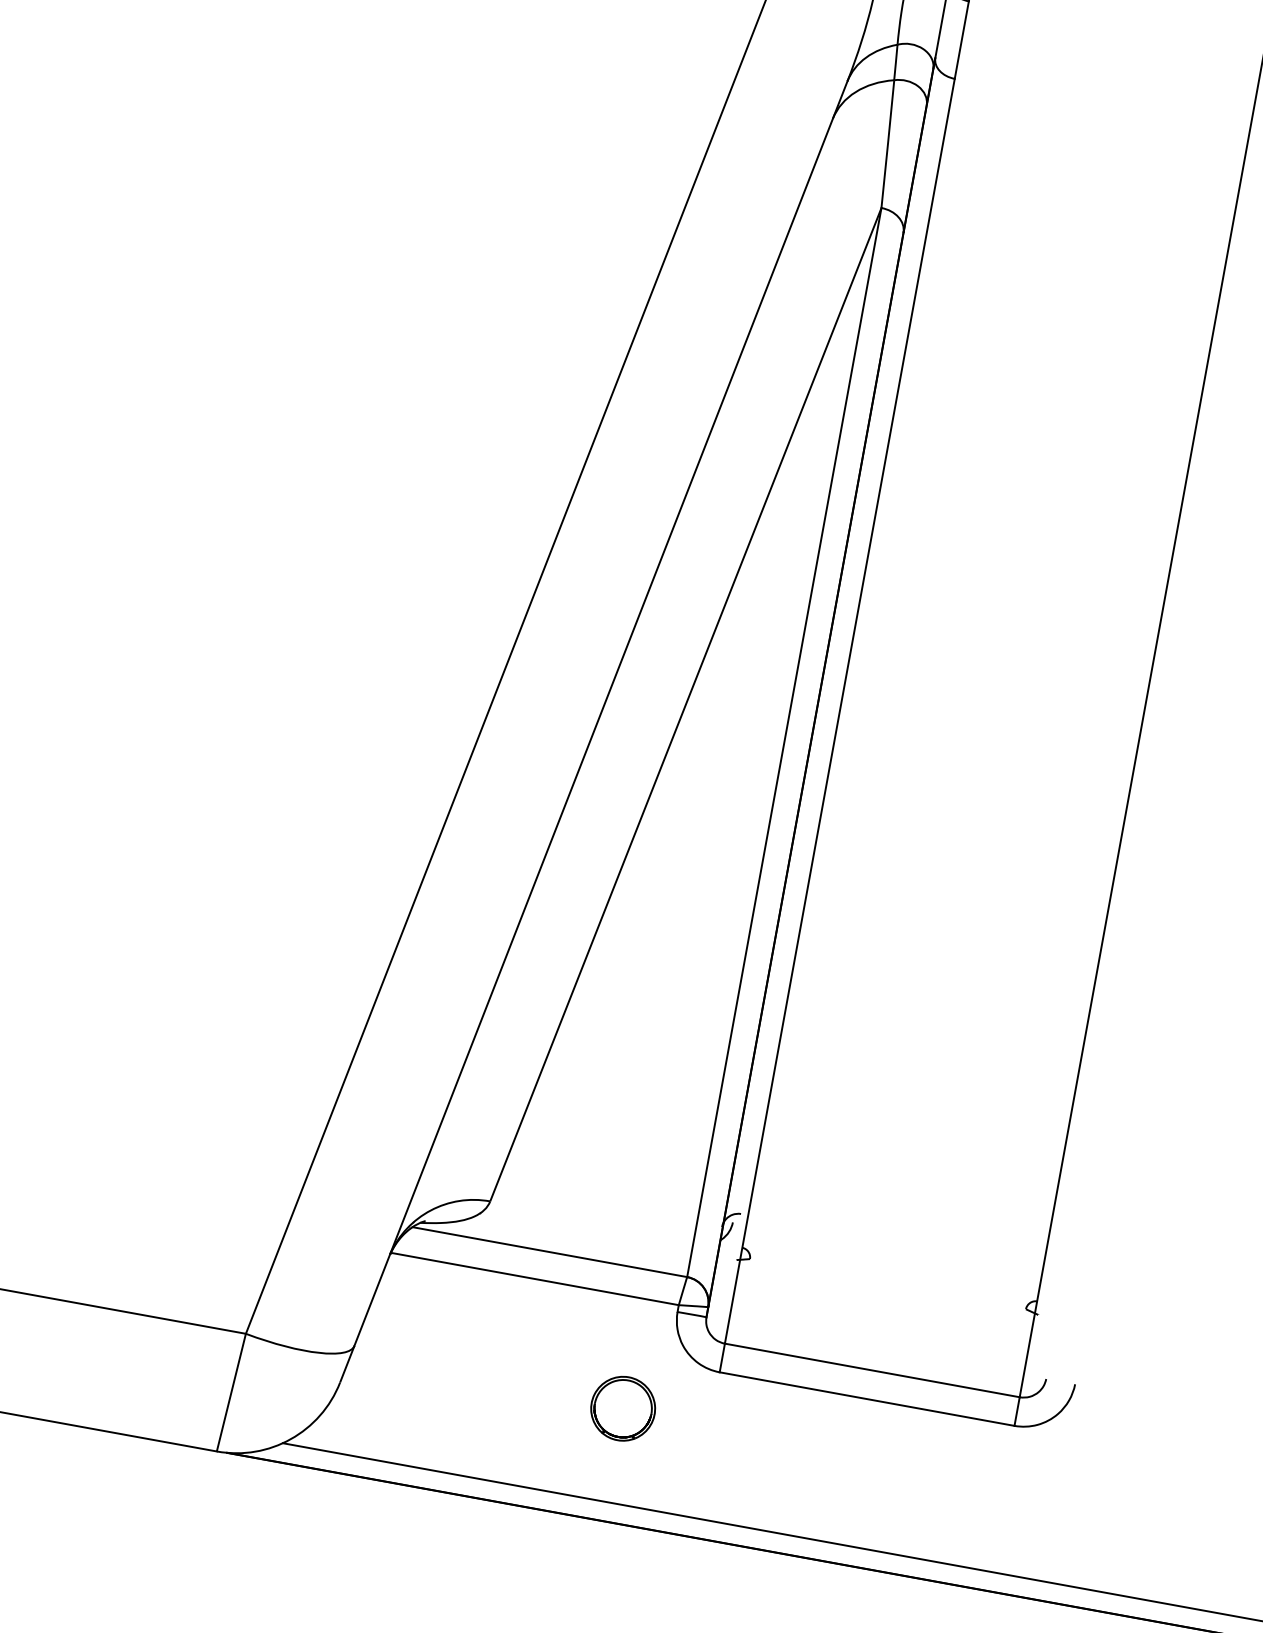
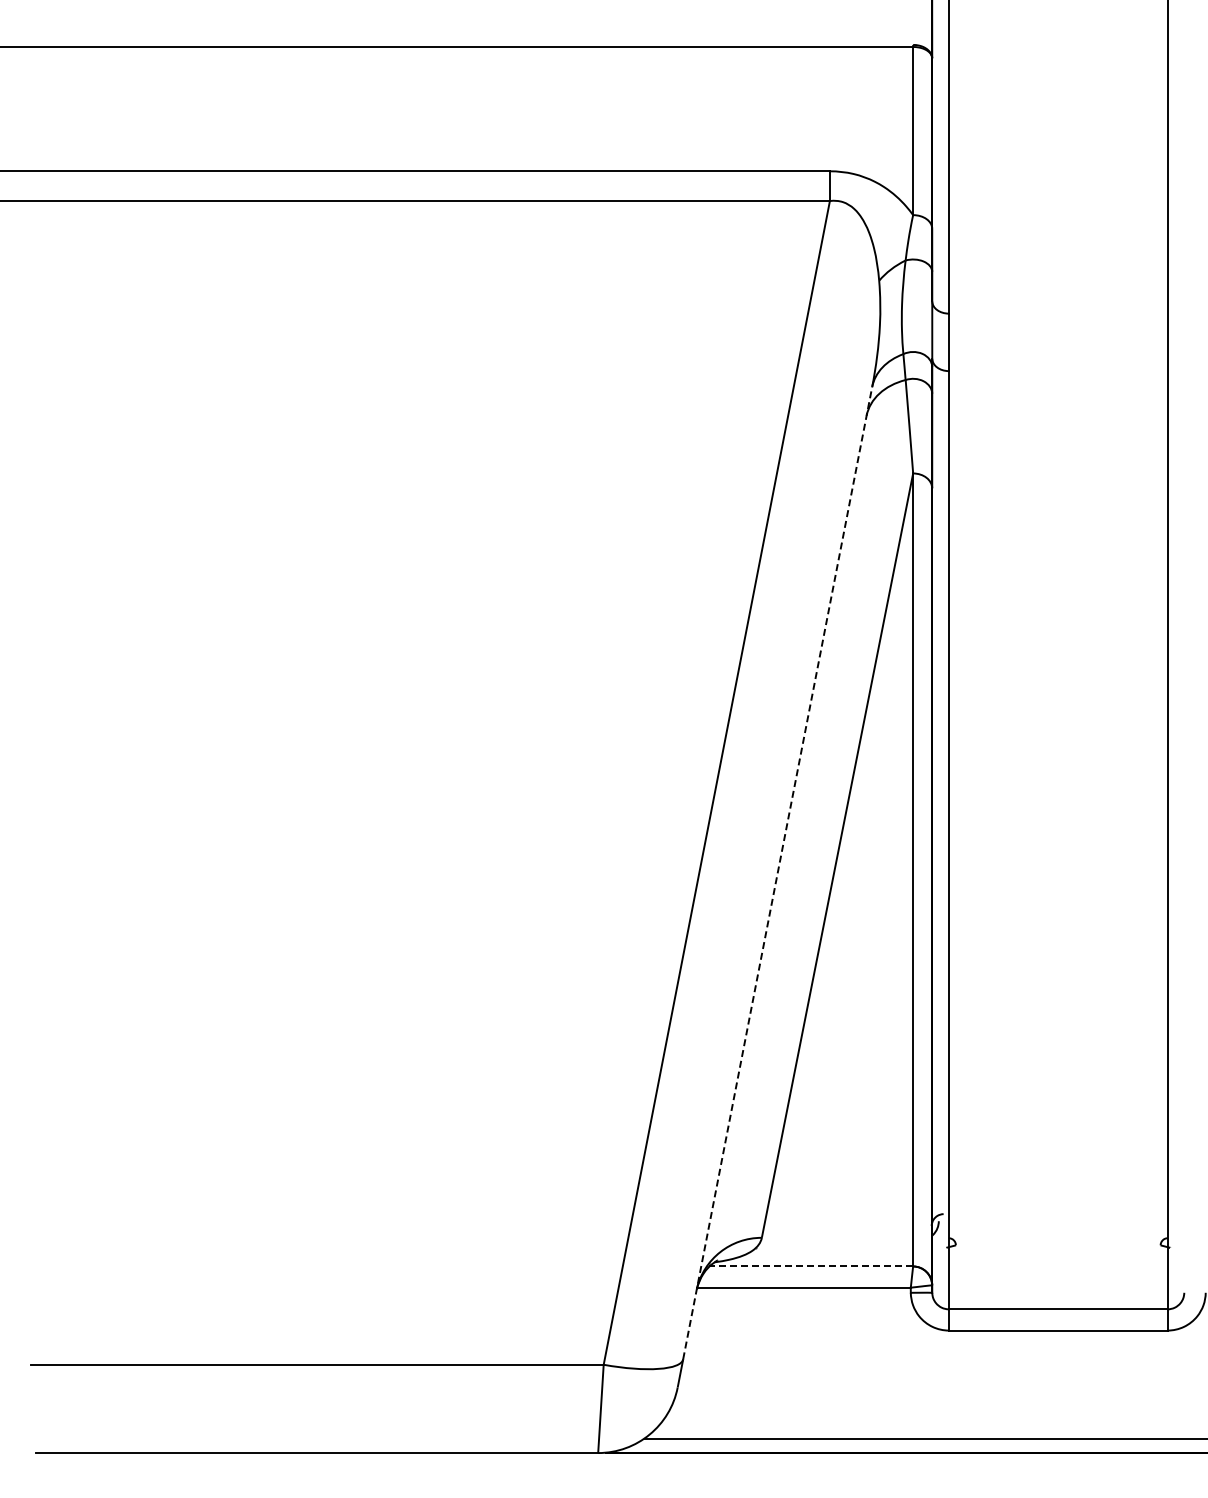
line: (600, 712) -> (777, 872), solid -> dashed
line: (550, 1252) -> (811, 1266), solid -> dashed
part: (623, 1408) -> (884, 1369), removed

